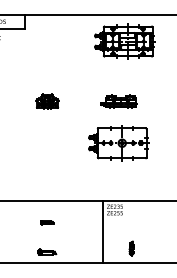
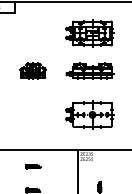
part: (124, 41) -> (89, 33), moved
part: (47, 101) -> (33, 70), size x1.43
part: (118, 101) -> (89, 70), size x1.67
part: (118, 143) -> (89, 115), moved
part: (47, 222) -> (33, 166), size x1.43

